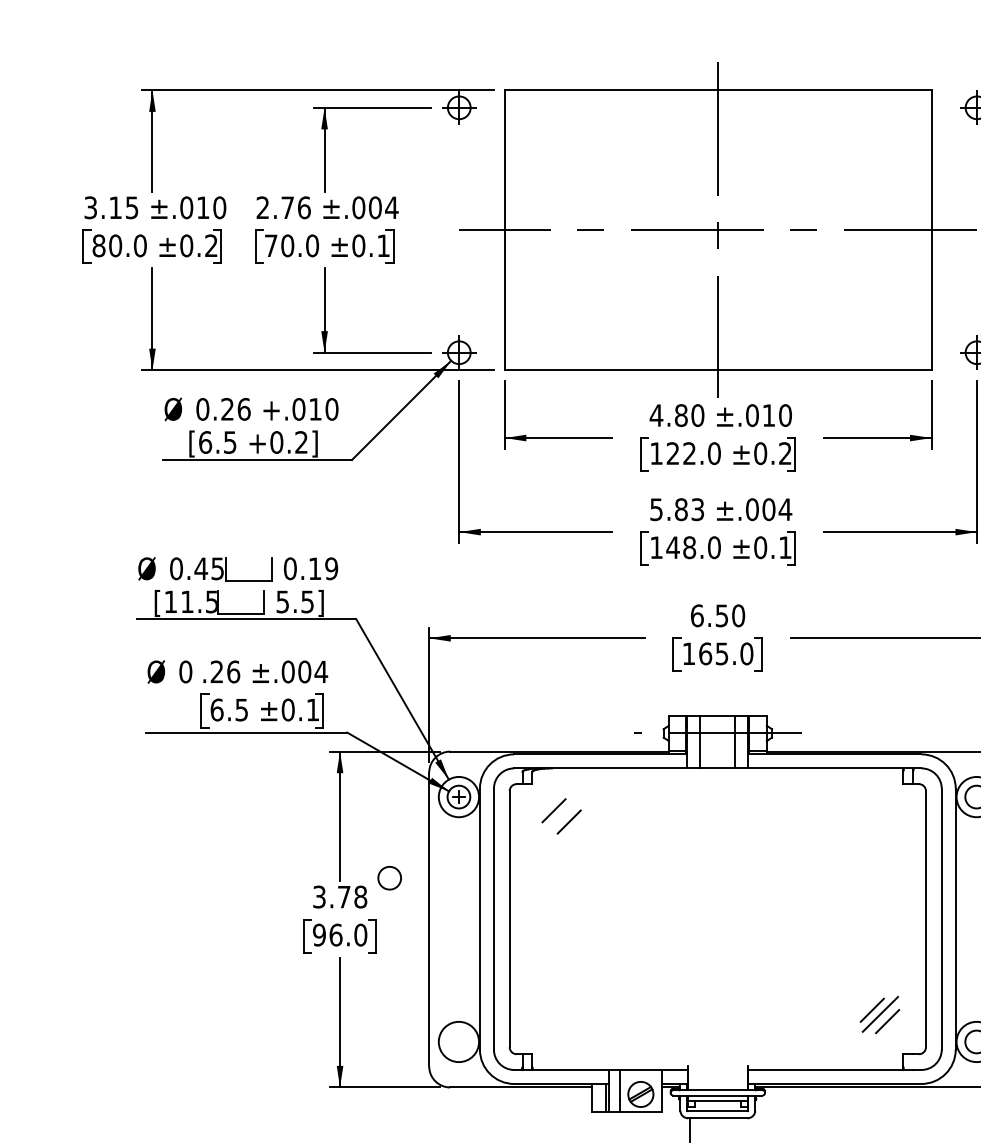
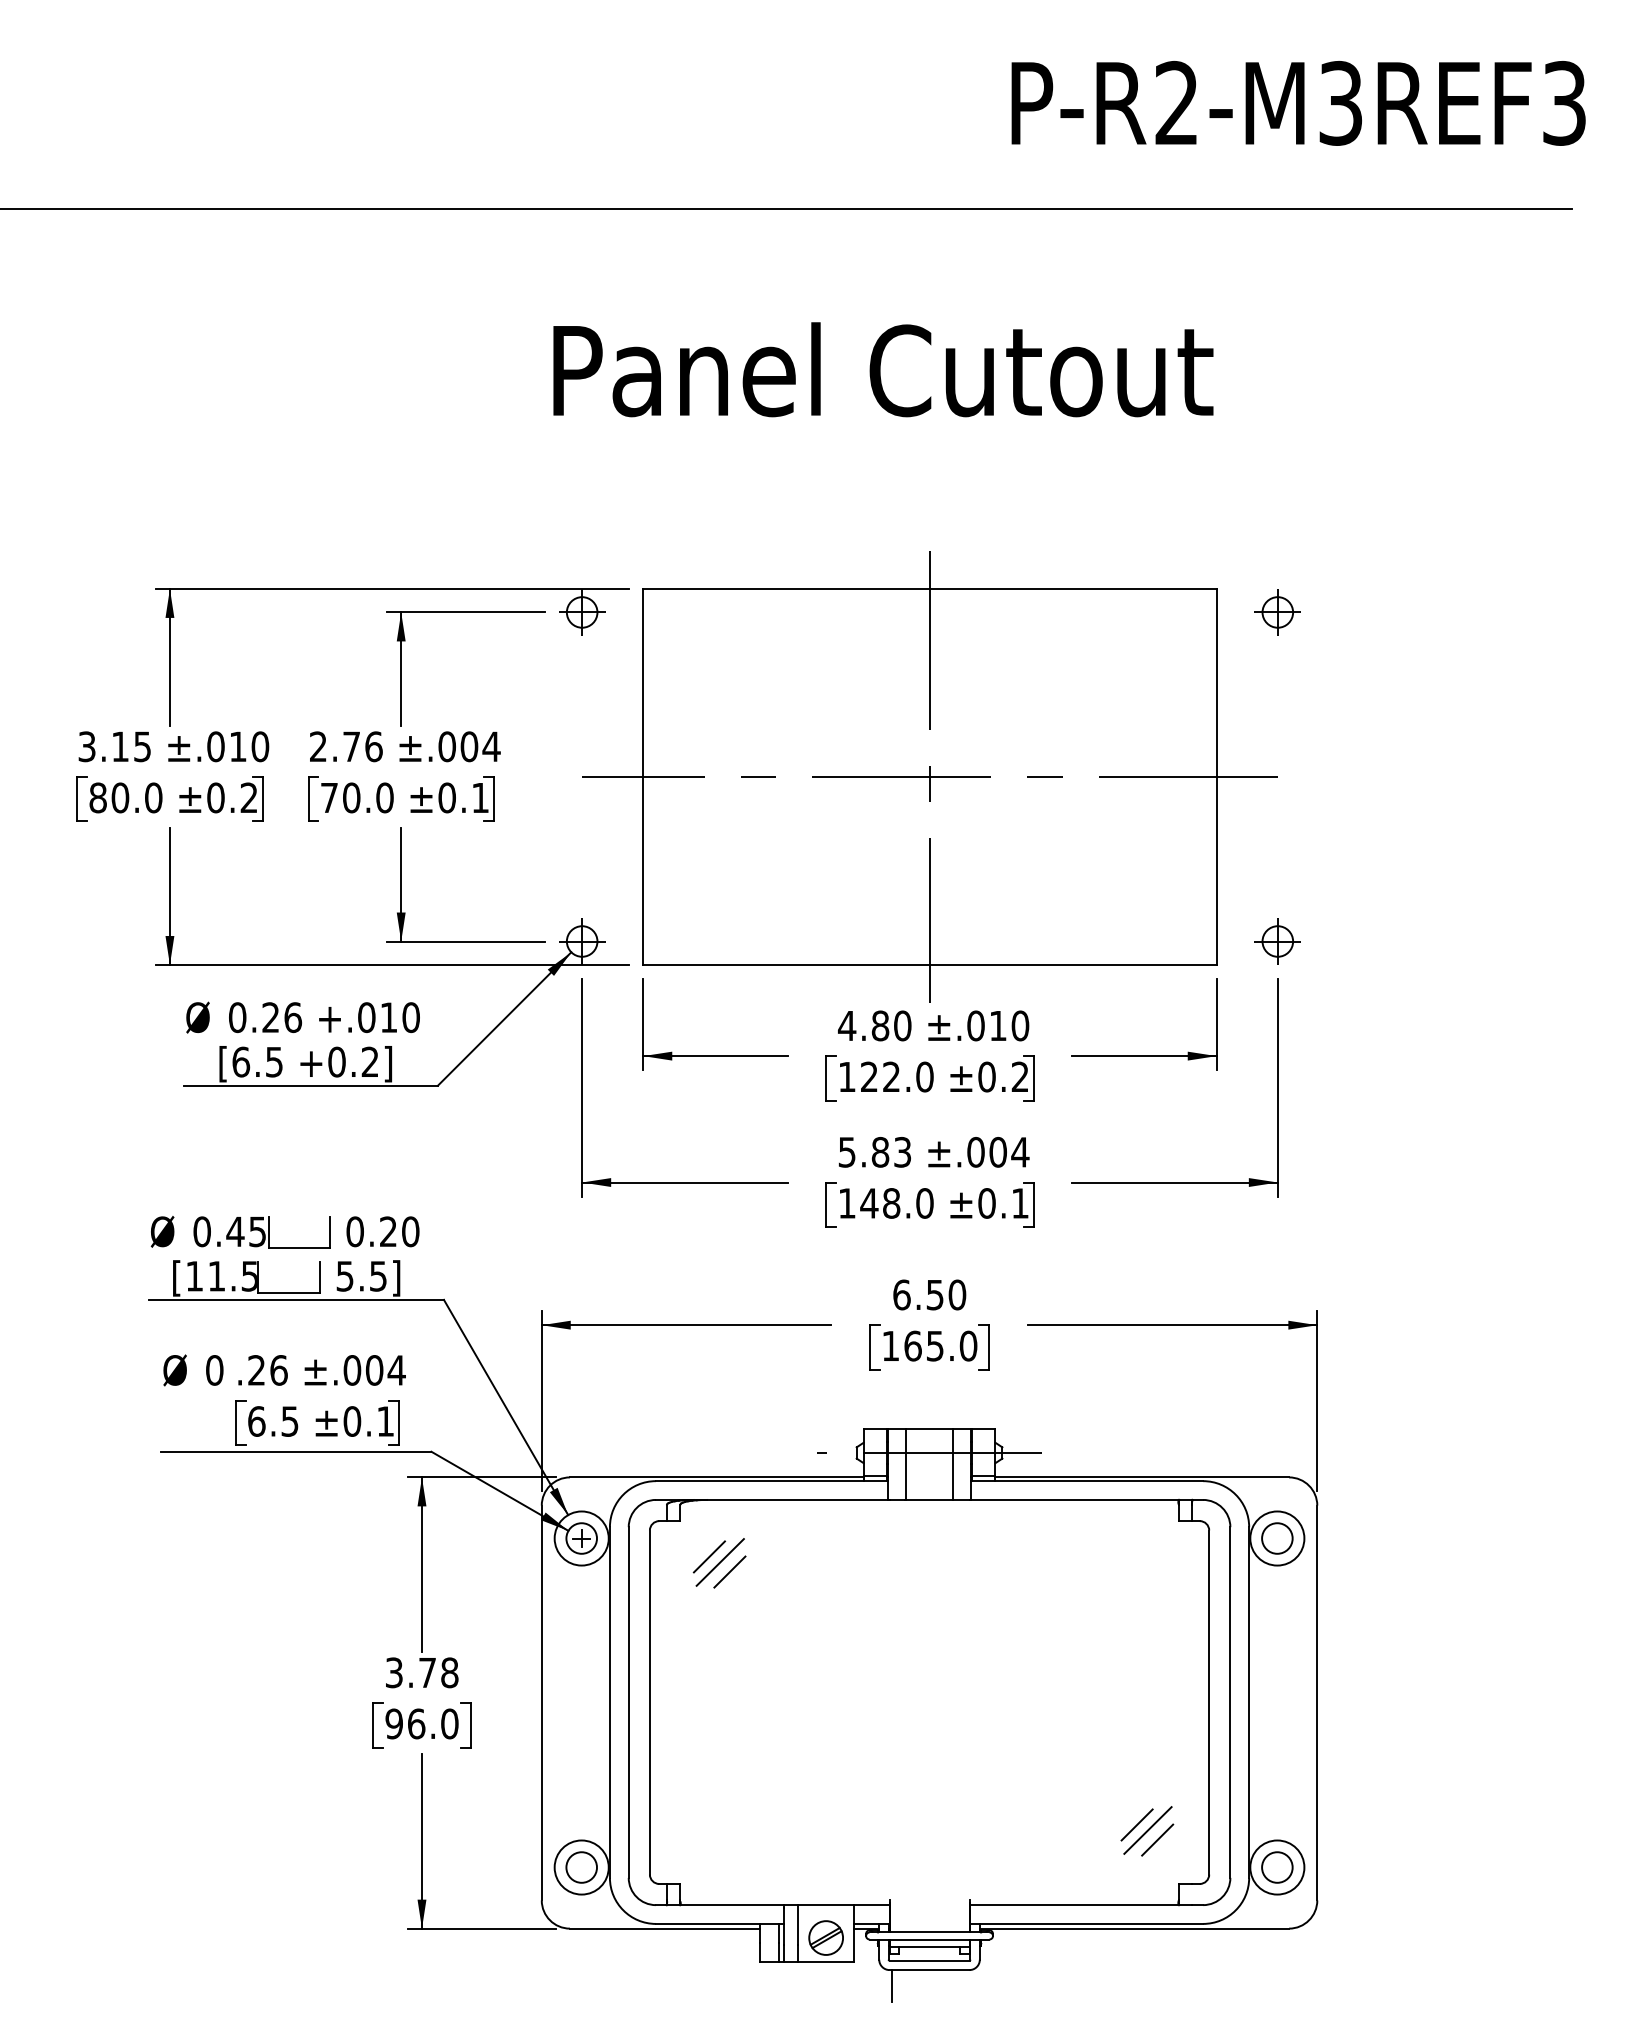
text: (323, 568) -> (399, 1231), 0.19 -> 0.20
line: (561, 814) -> (719, 1562), added
circle: (389, 878) -> (581, 1867), moved

